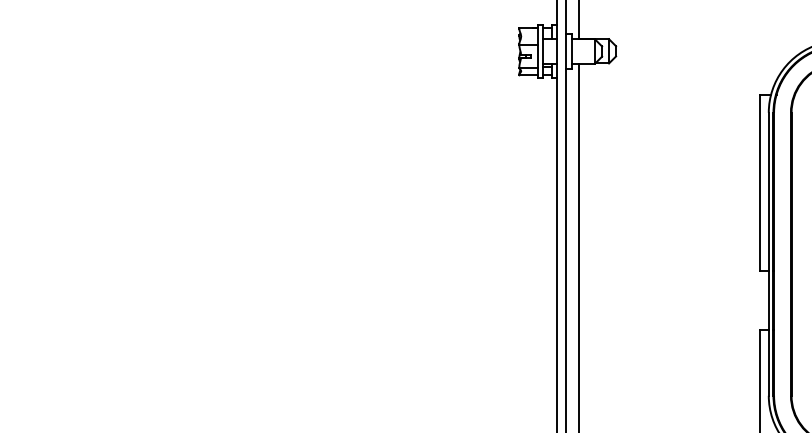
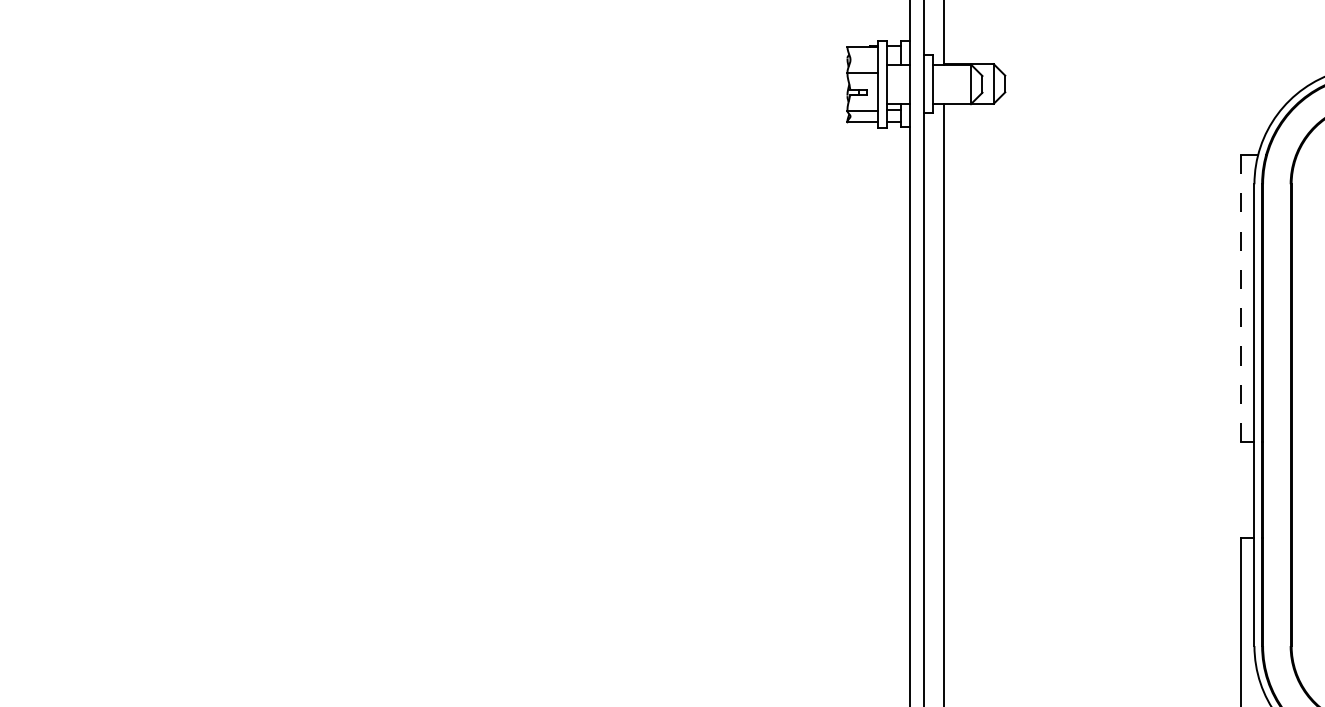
line: (760, 182) -> (1240, 298), solid -> dashed

